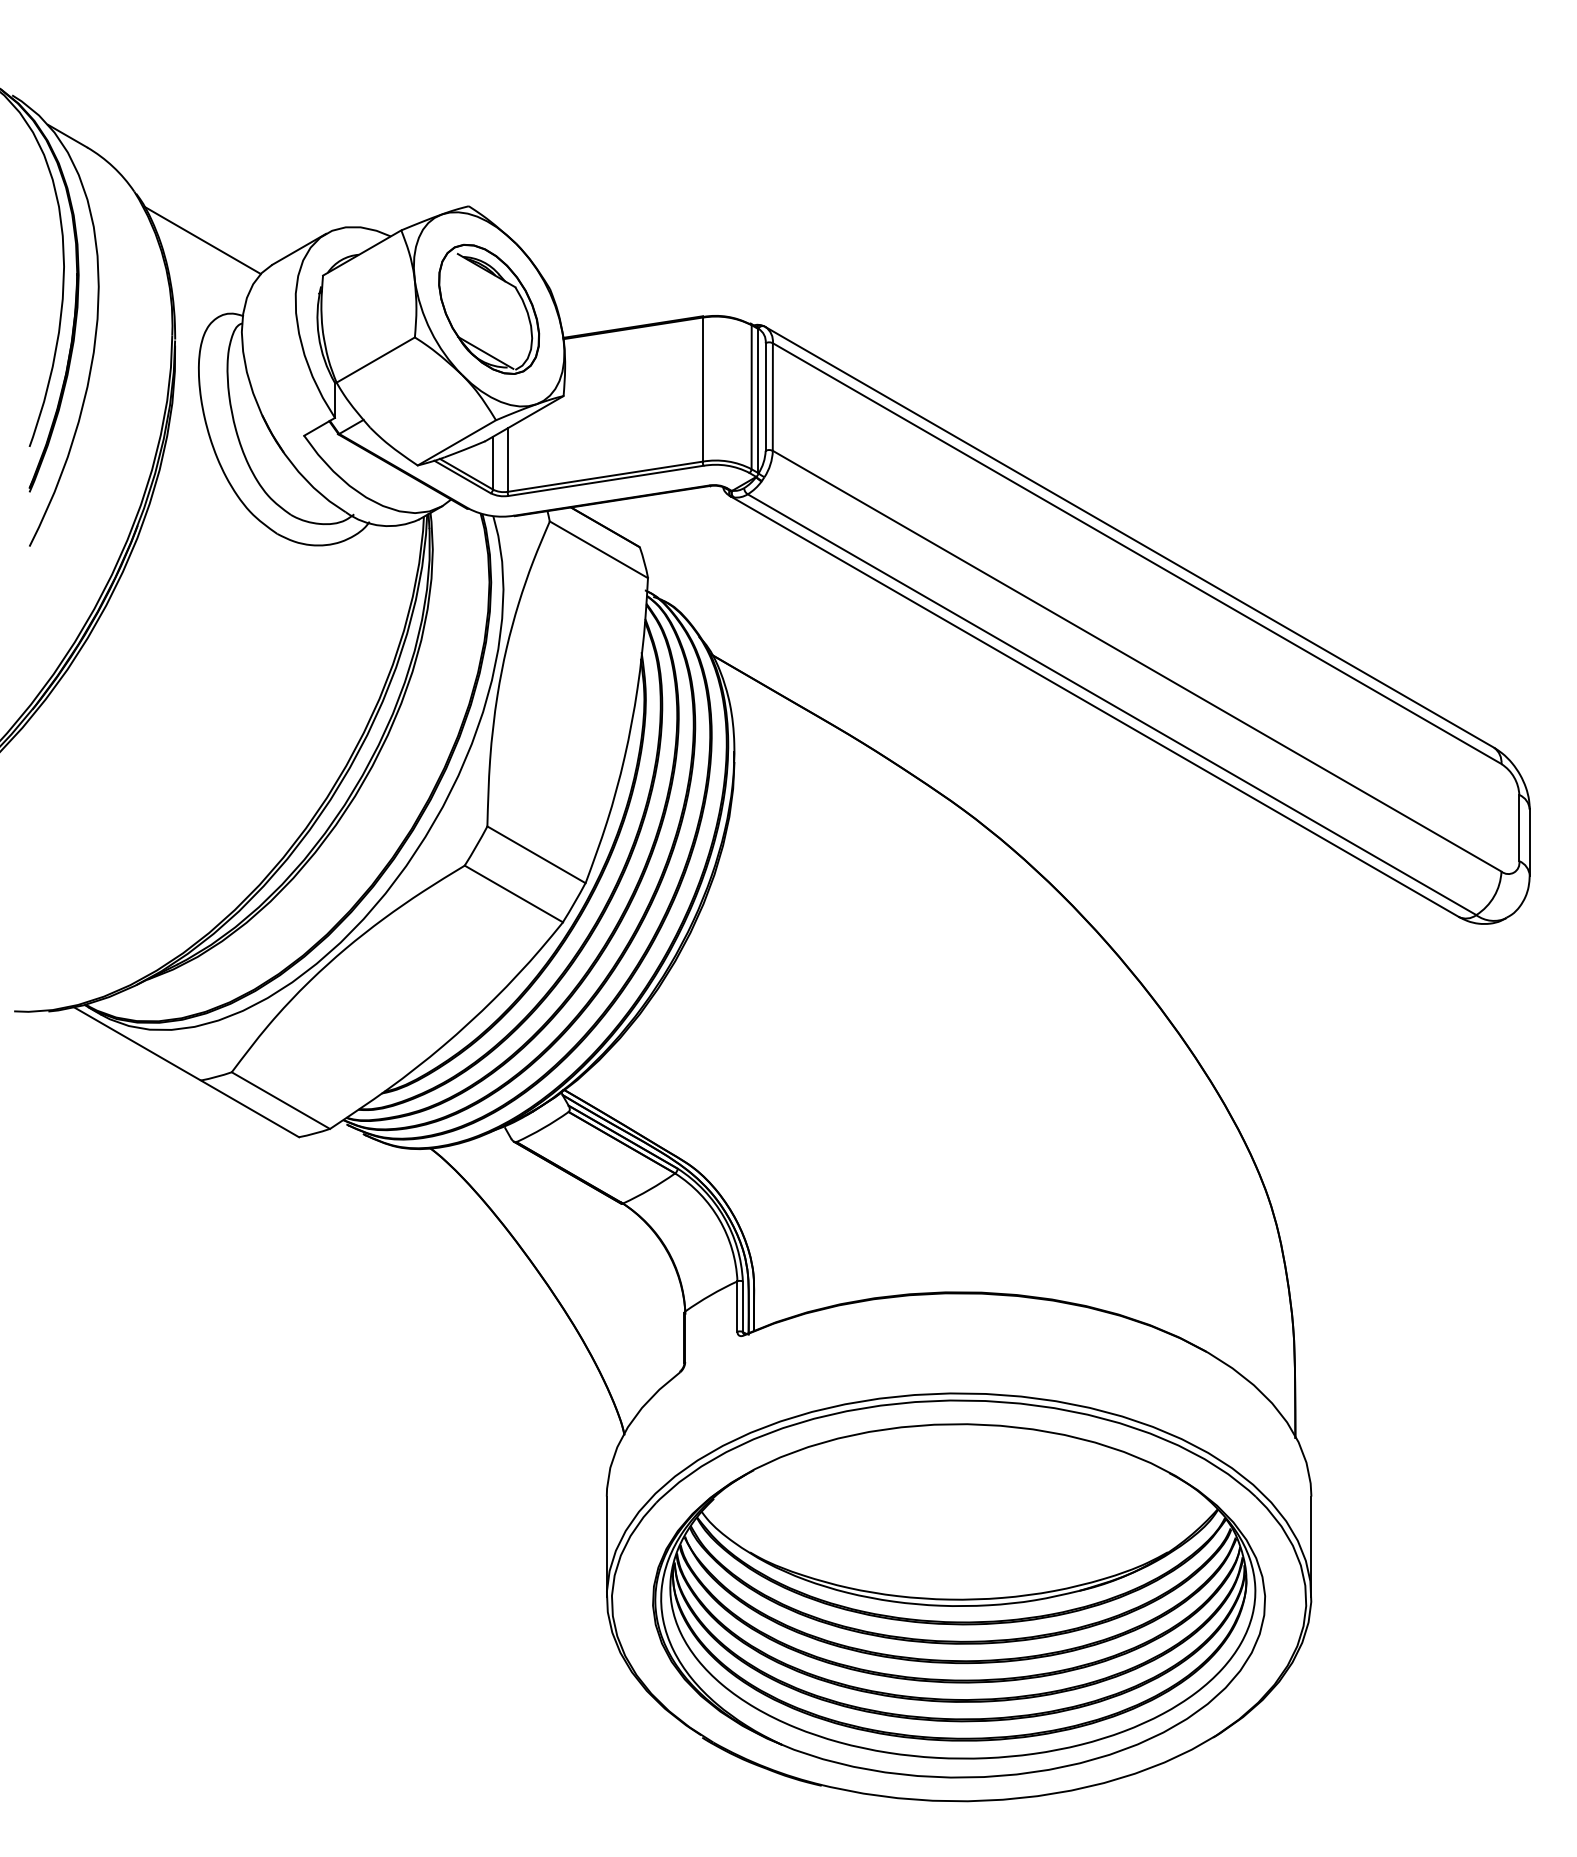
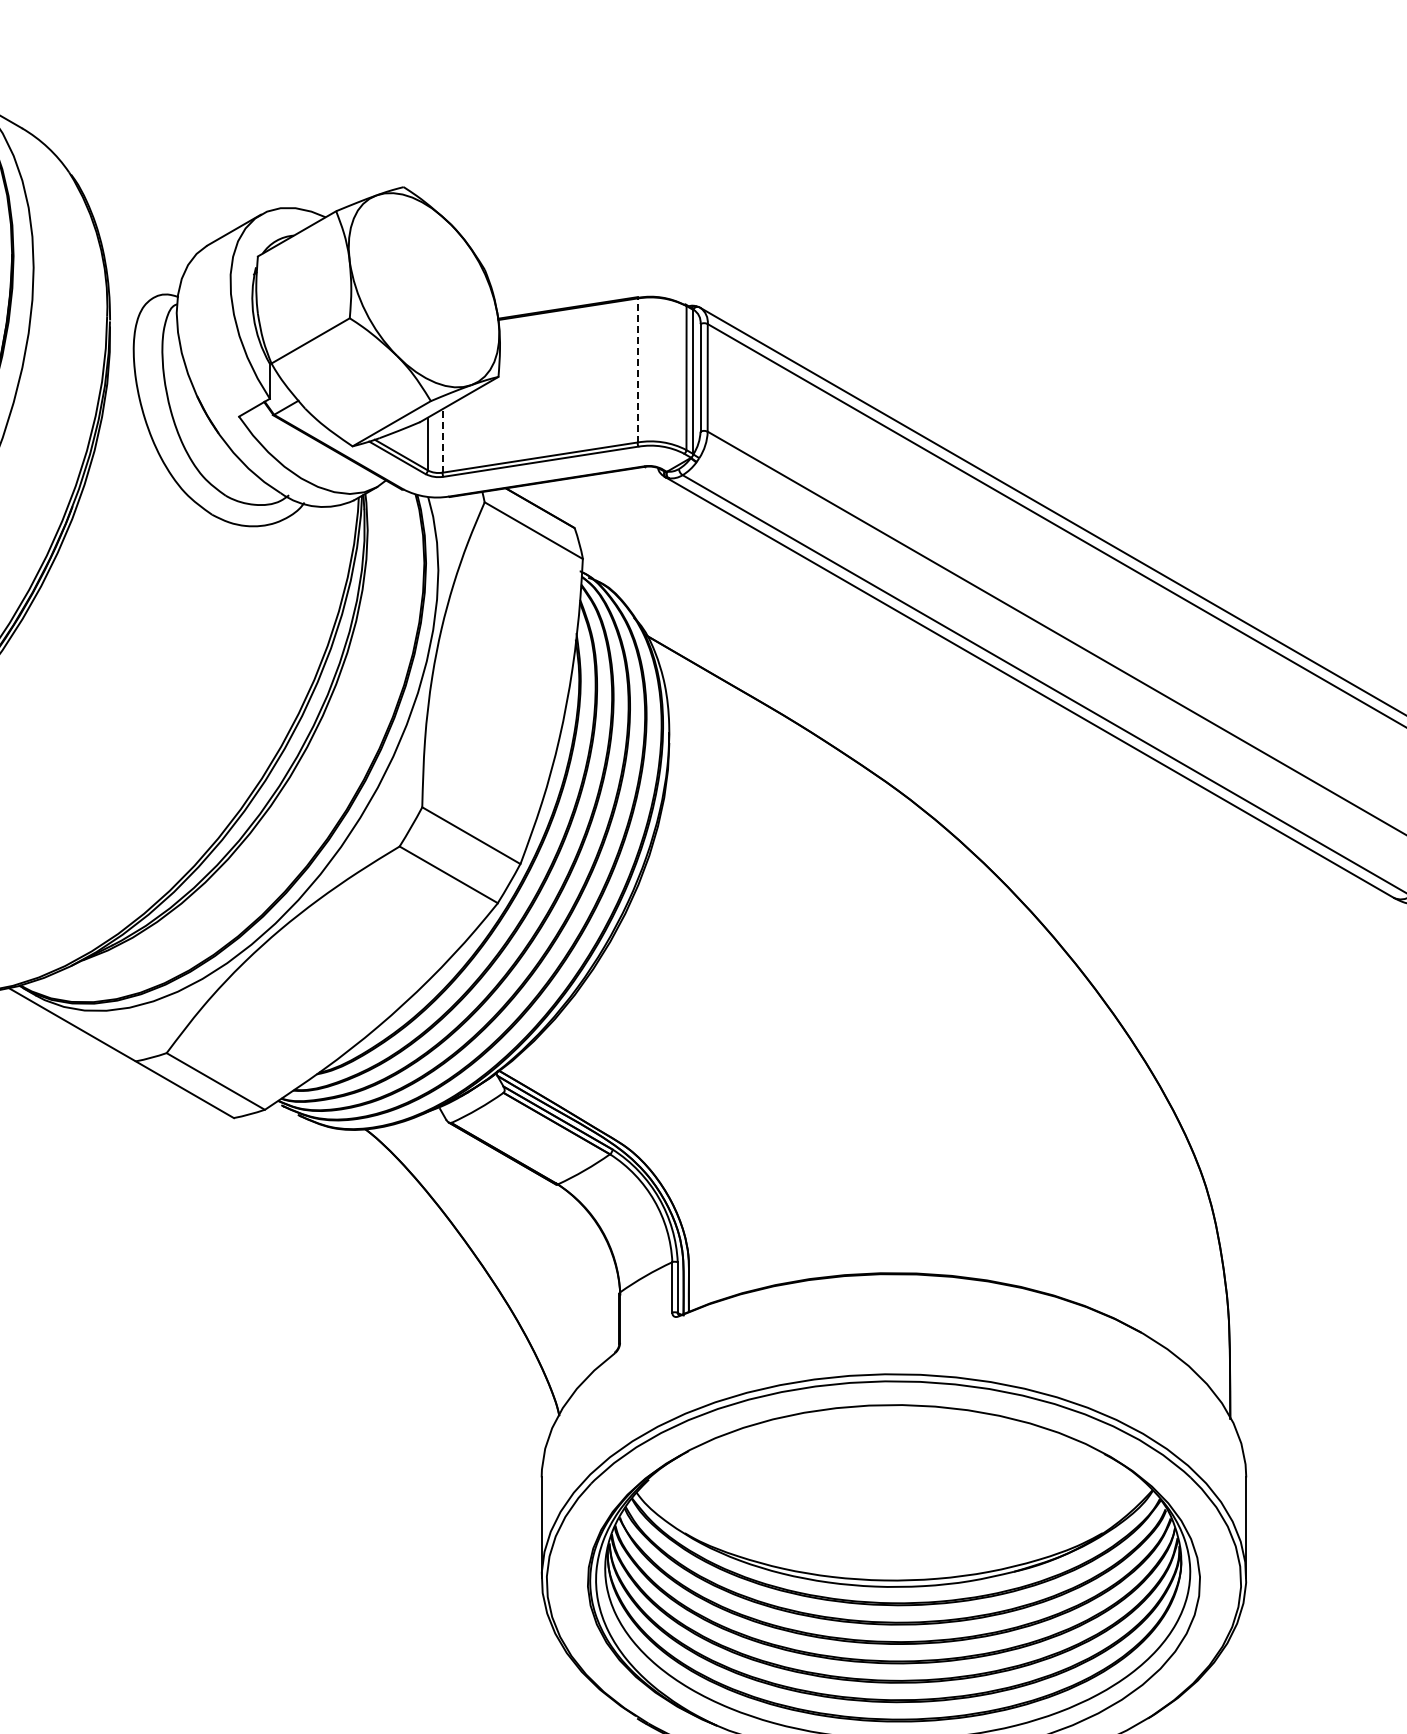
line: (202, 239) -> (137, 220), removed
part: (489, 308) -> (424, 289), removed
line: (702, 389) -> (637, 370), solid -> dashed
line: (507, 460) -> (442, 441), solid -> dashed

